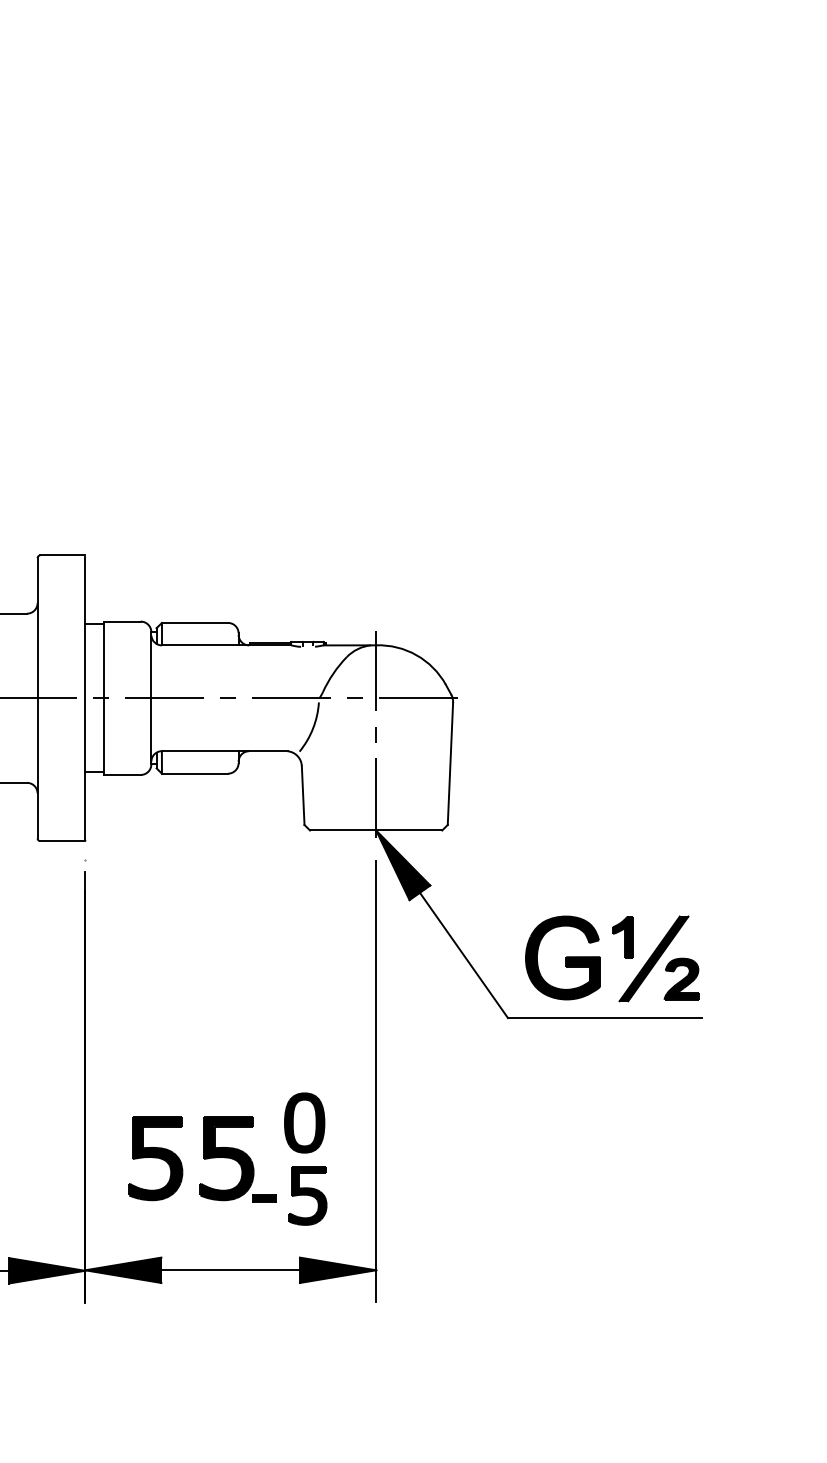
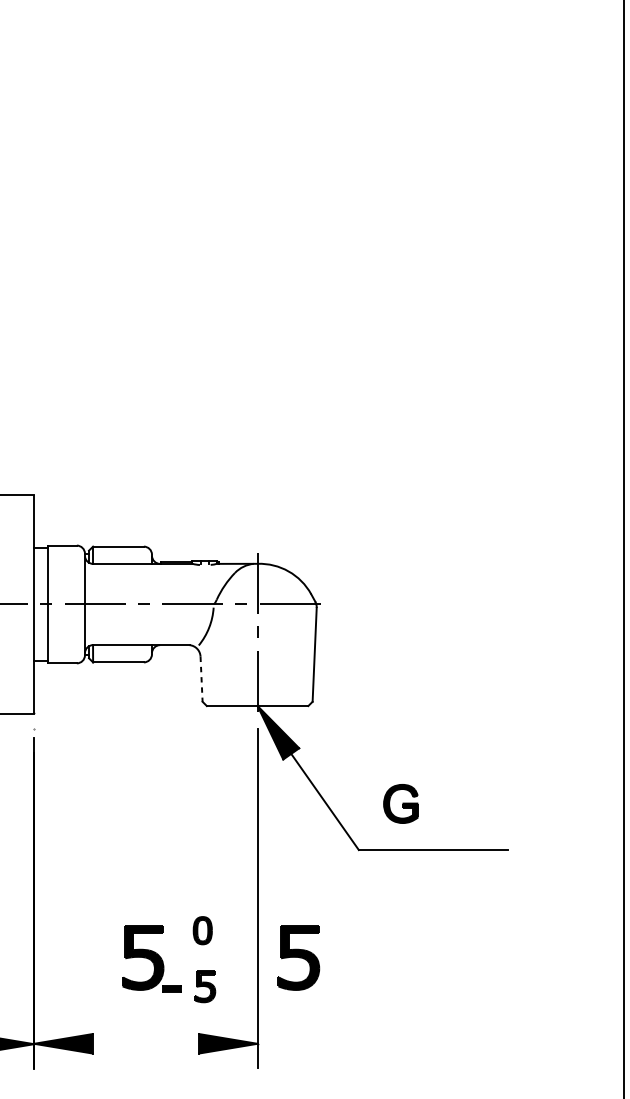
line: (303, 796) -> (201, 679), solid -> dashed
part: (562, 957) -> (400, 803), size x0.6
part: (655, 958) -> (472, 804), removed
part: (304, 1122) -> (202, 930), size x0.6
part: (155, 1158) -> (298, 957), moved
part: (307, 1195) -> (204, 986), size x0.7
line: (230, 1270) -> (145, 1043), removed

